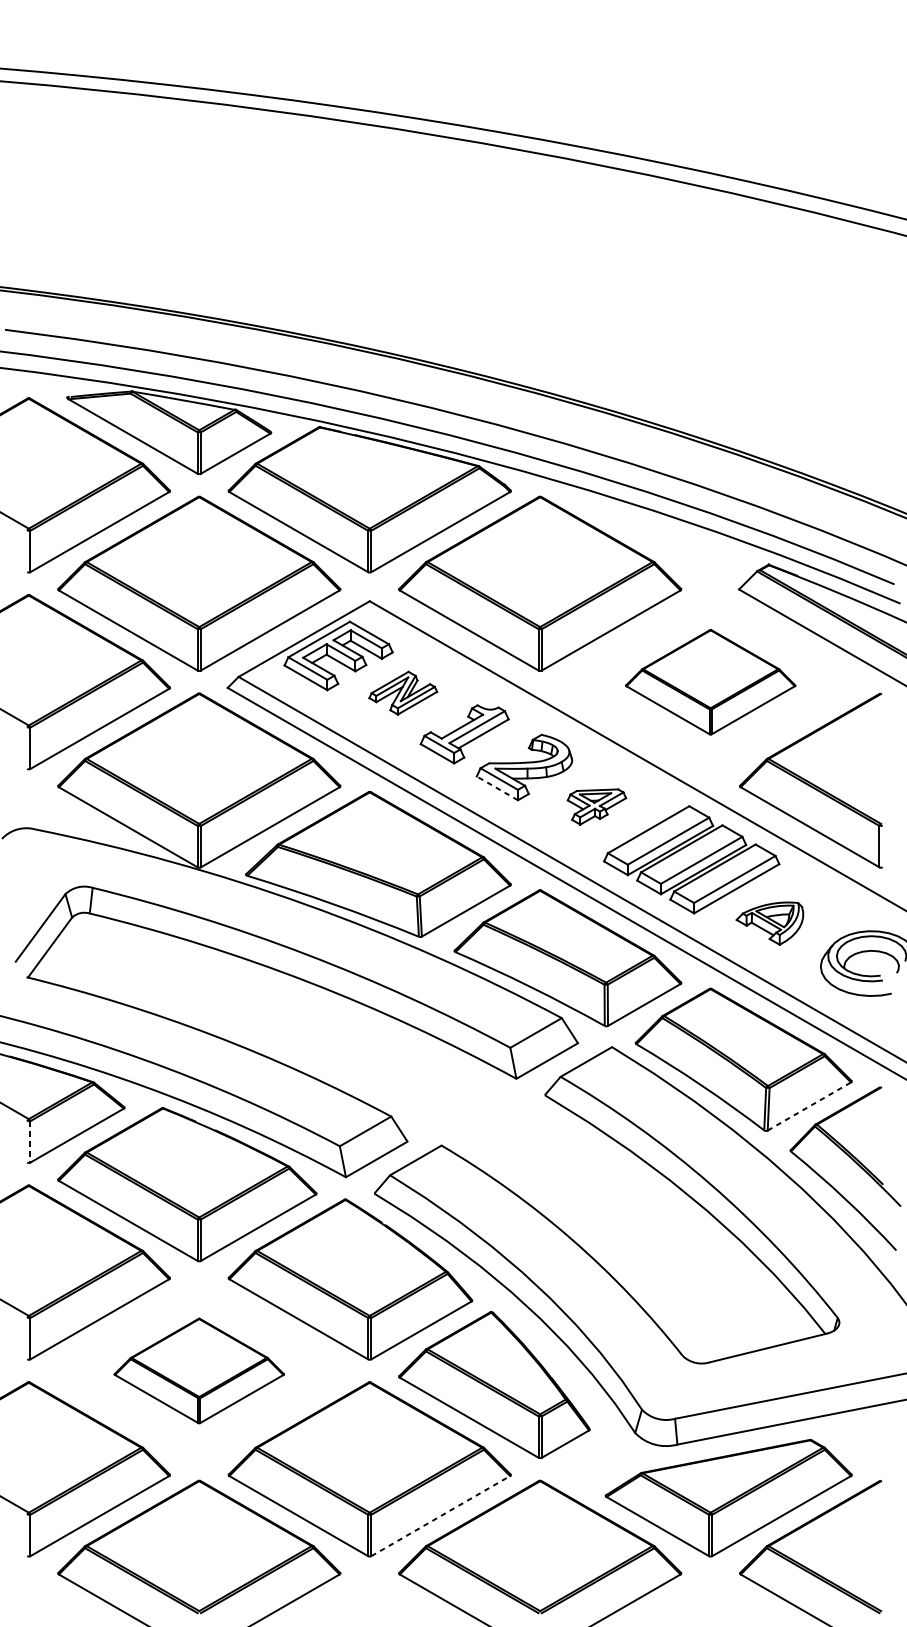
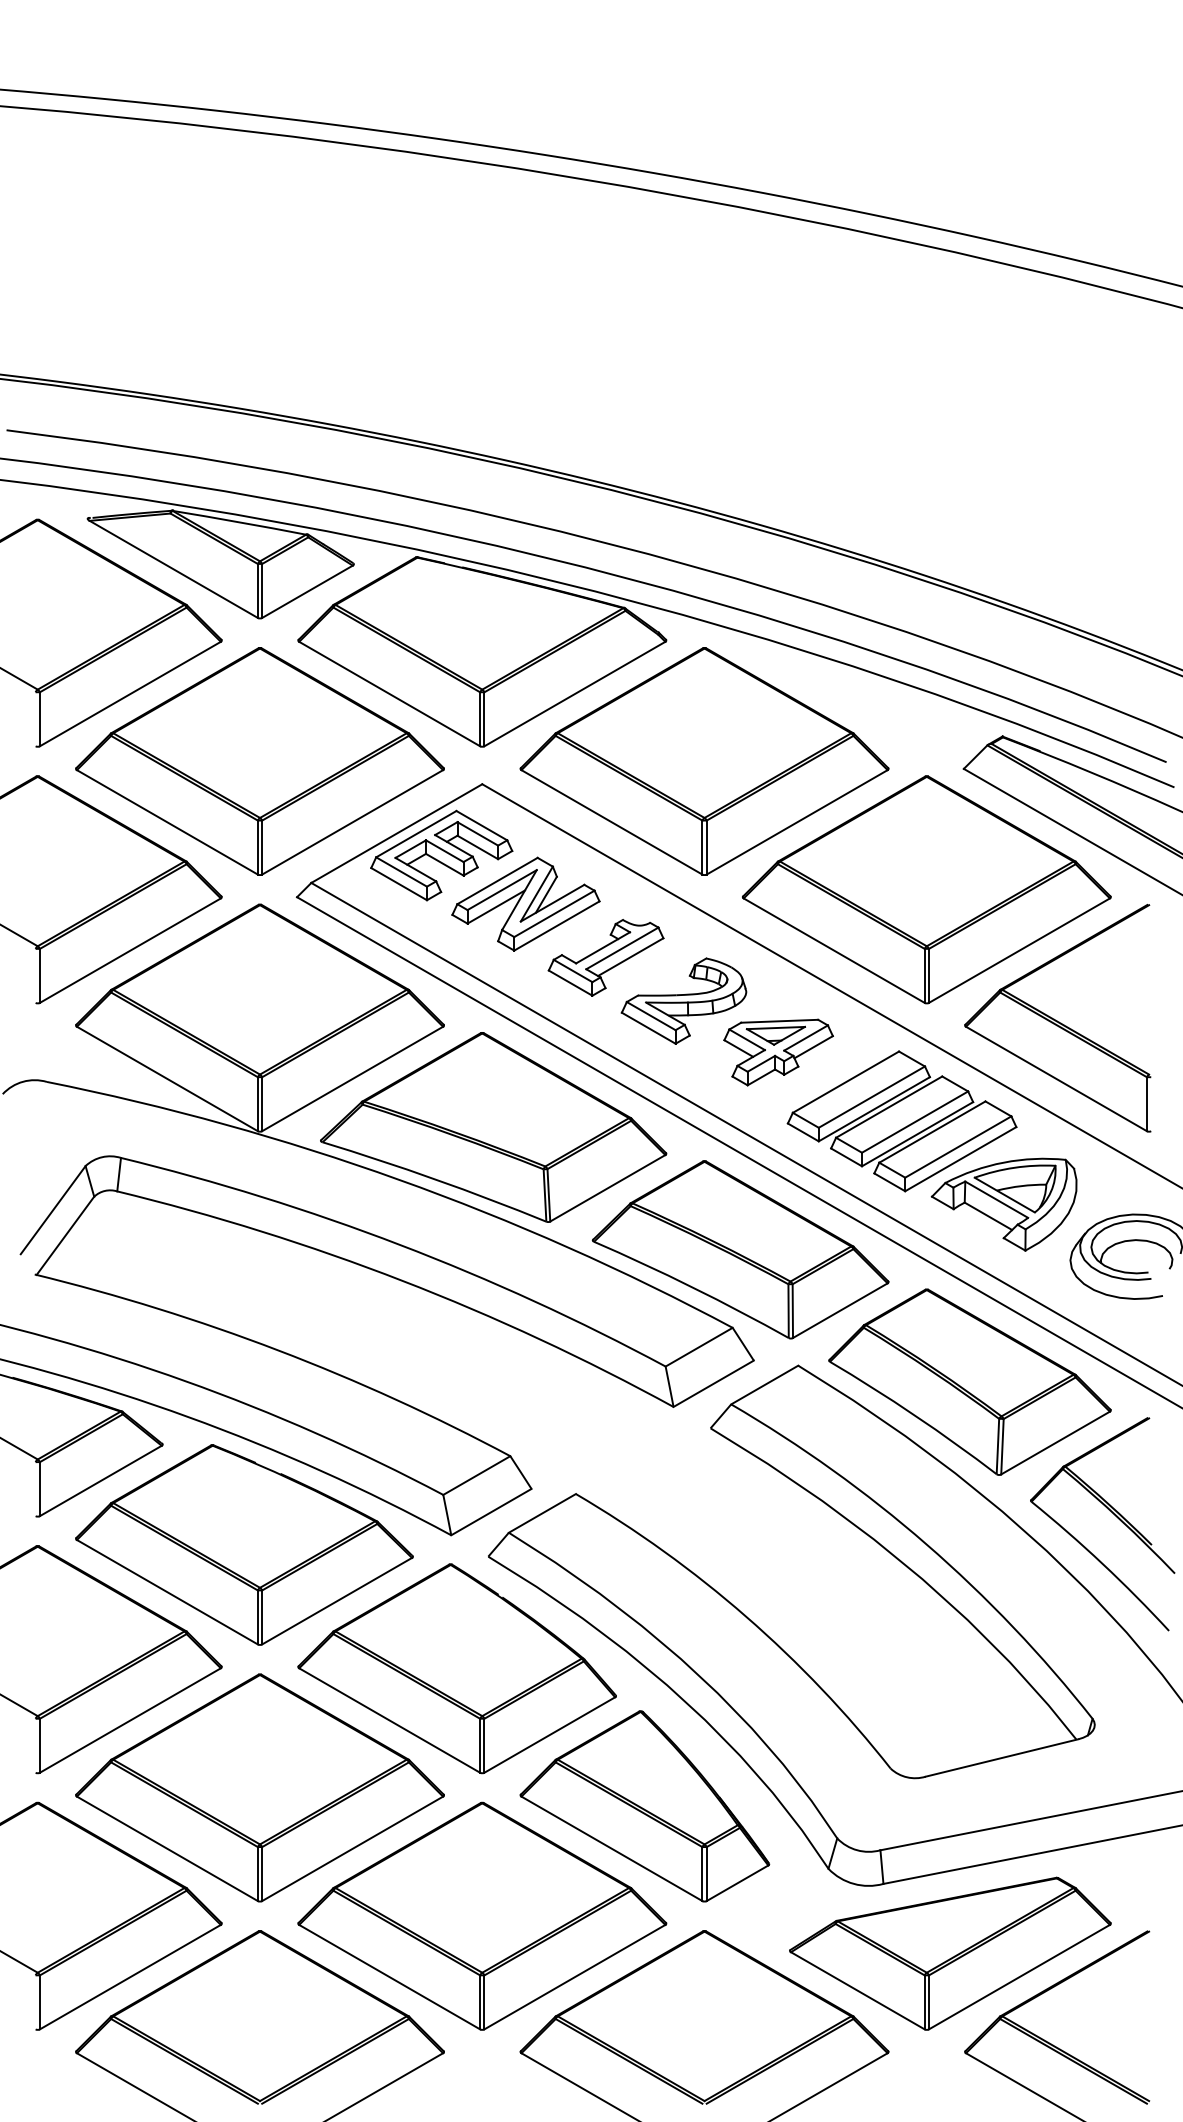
part: (710, 681) -> (926, 889), size x1.67
part: (402, 692) -> (525, 903), size x1.67
line: (497, 788) -> (648, 1028), dashed -> solid
part: (596, 806) -> (778, 1052), size x1.43
part: (769, 923) -> (1003, 1204), size x1.67
line: (809, 1106) -> (1055, 1443), dashed -> solid
line: (30, 1142) -> (39, 1489), dashed -> solid
part: (198, 1370) -> (259, 1787), size x1.67
line: (441, 1515) -> (575, 1976), dashed -> solid

